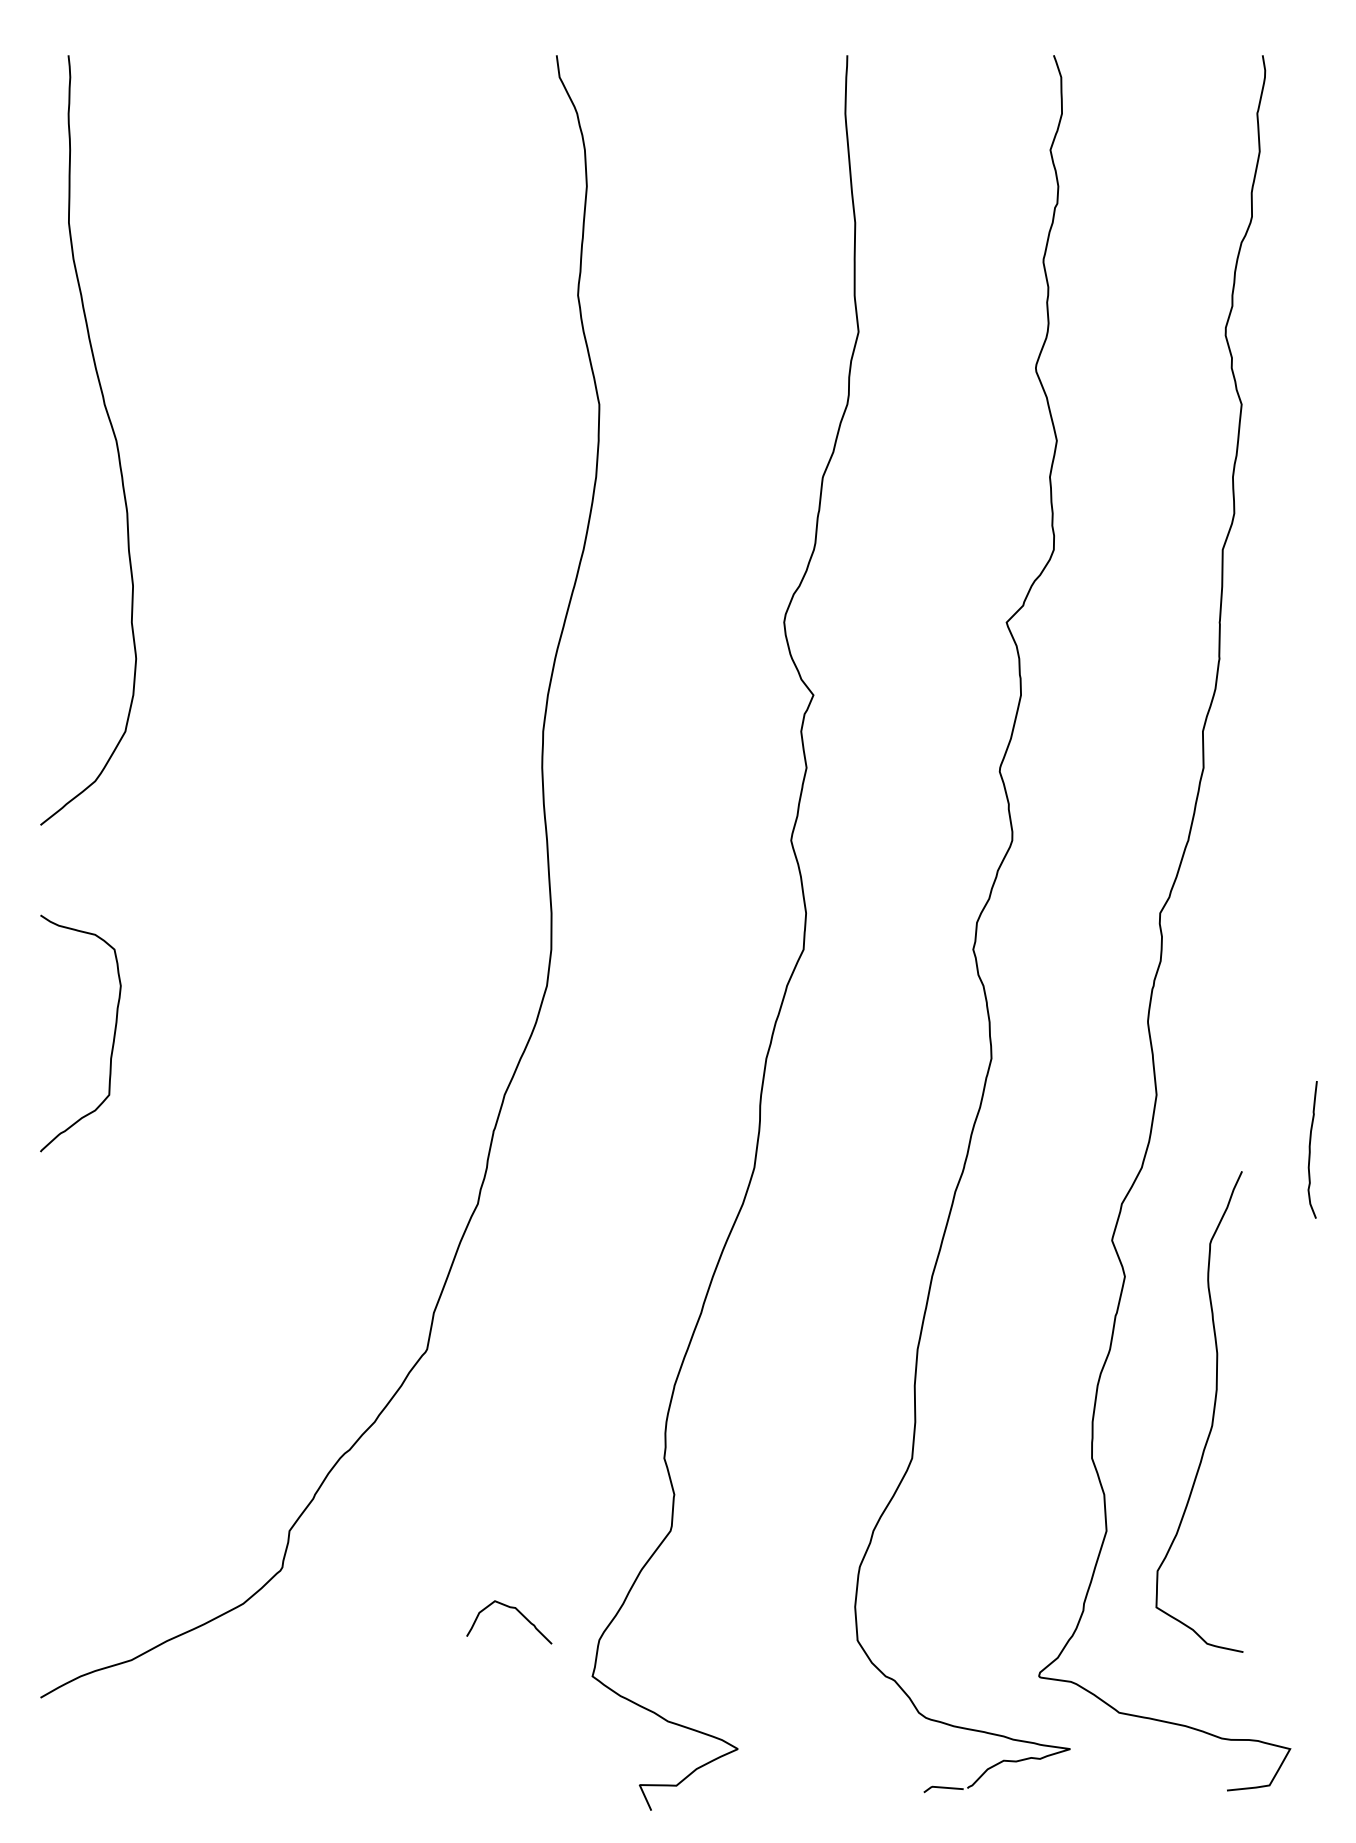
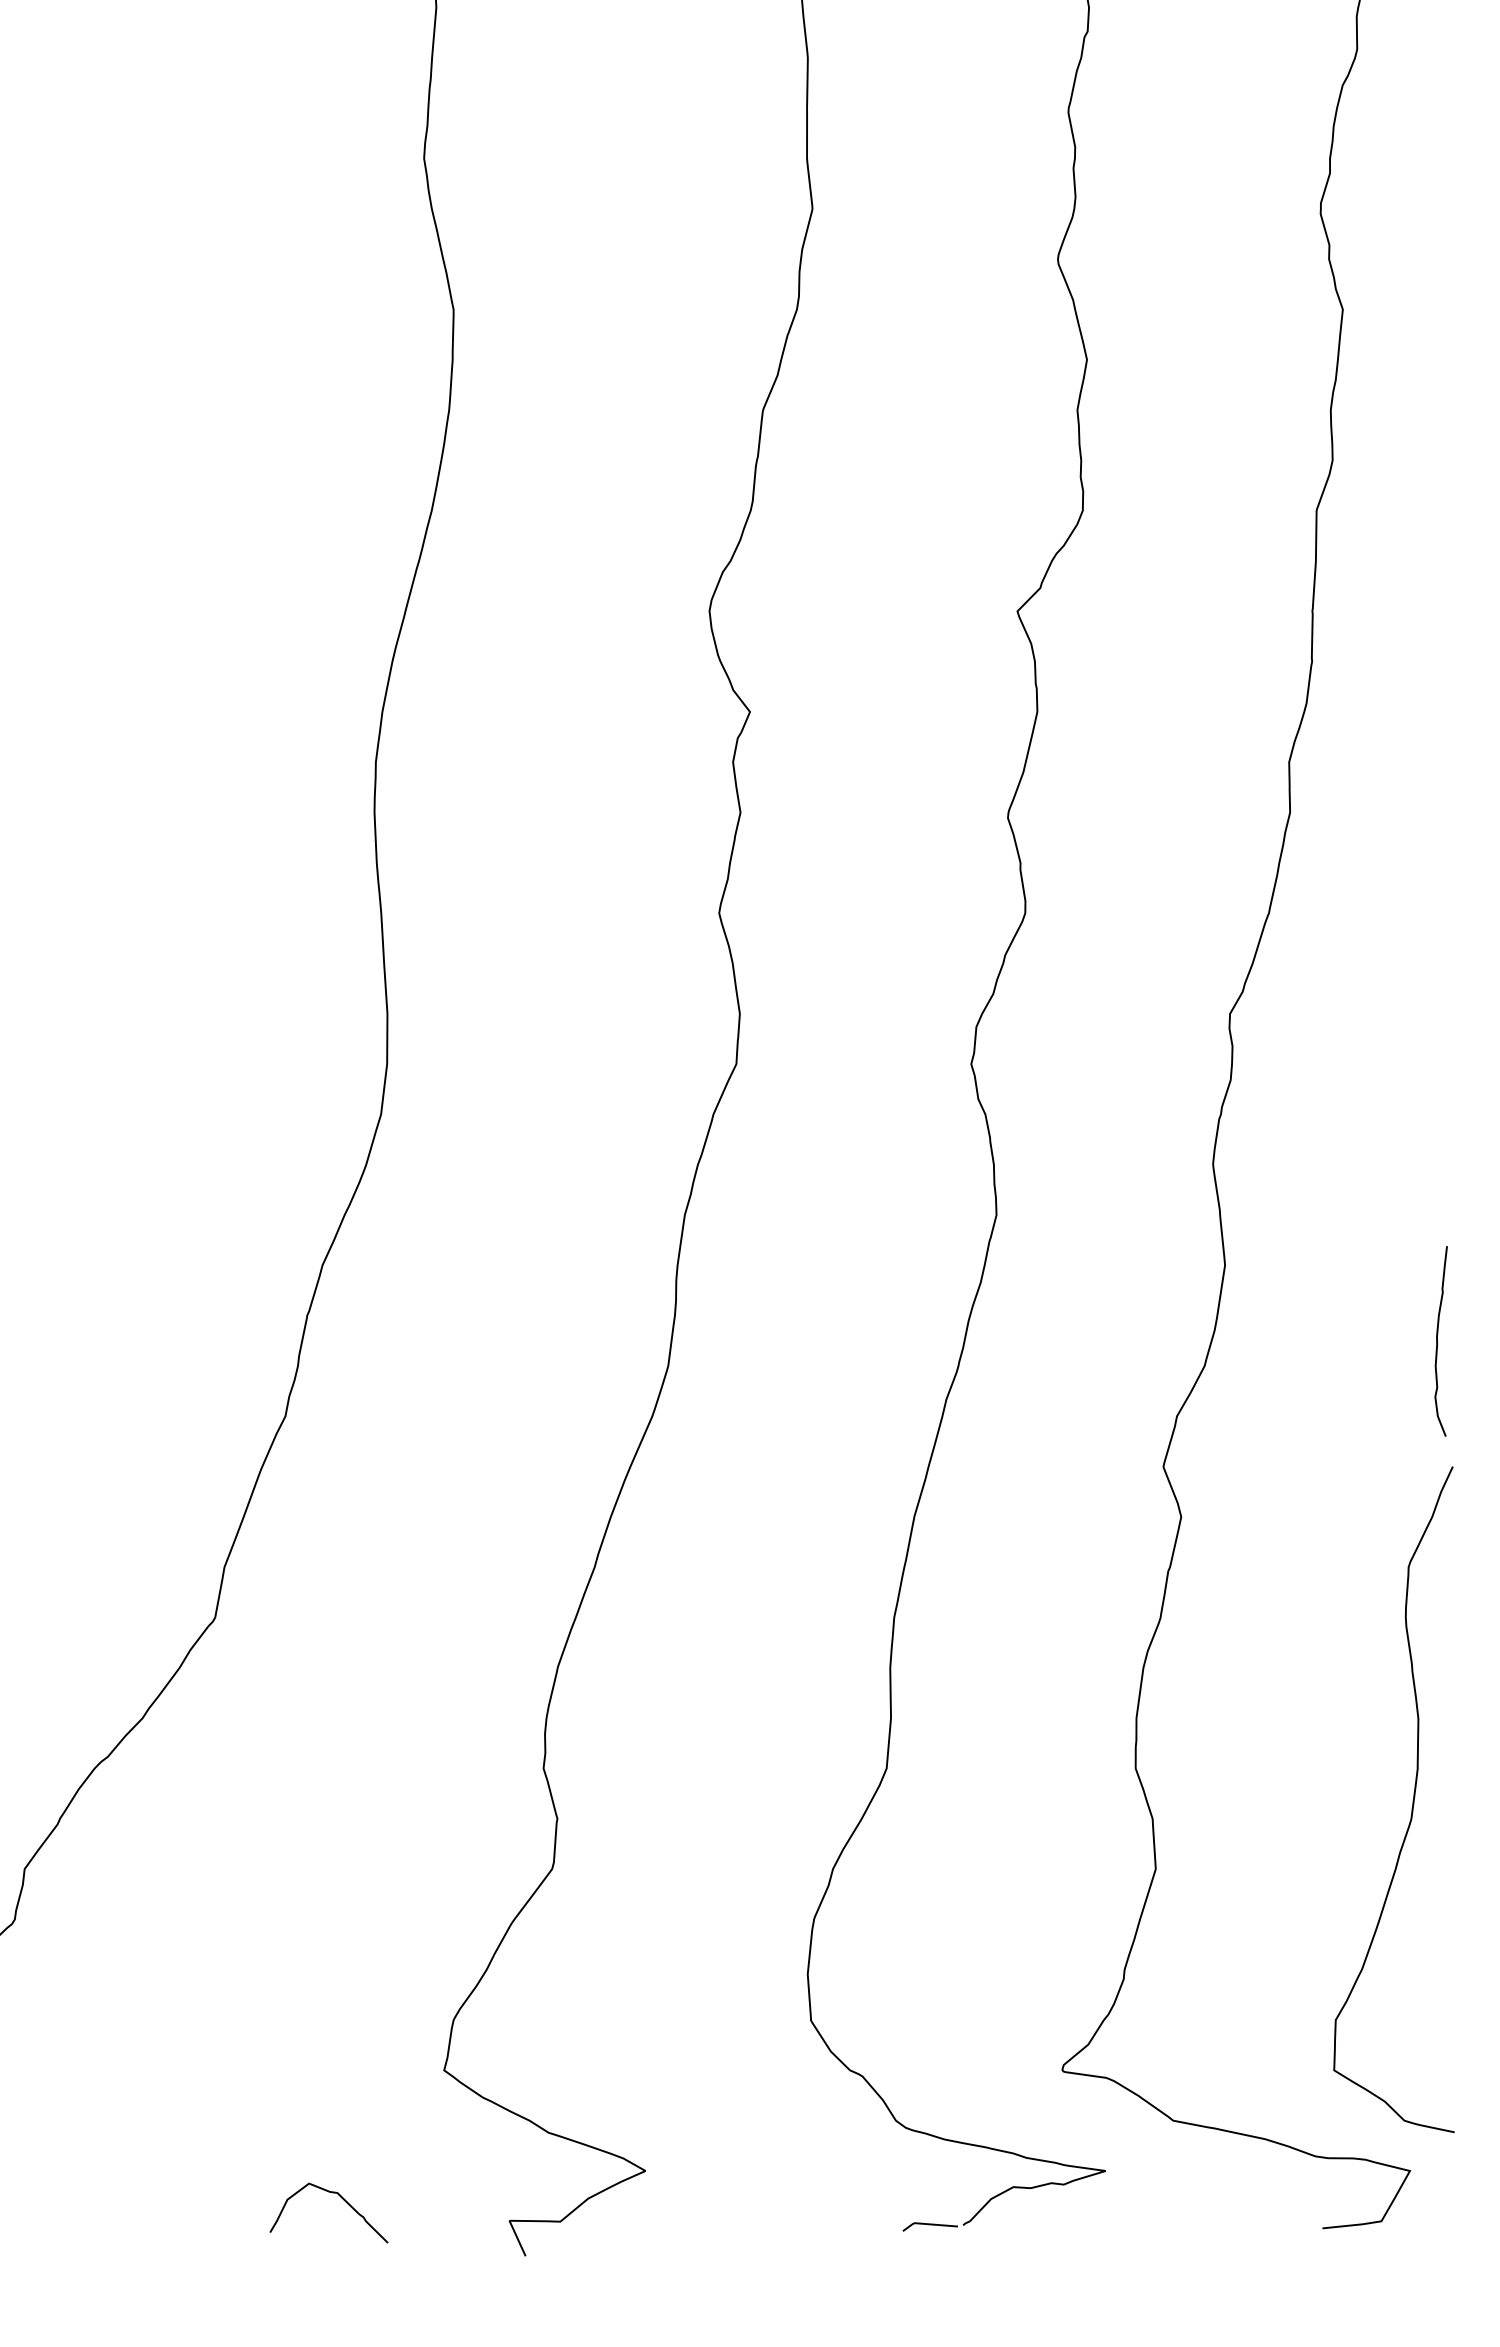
curve: (1212, 1413) -> (1411, 1801), moved
curve: (518, 1612) -> (341, 2199), moved

